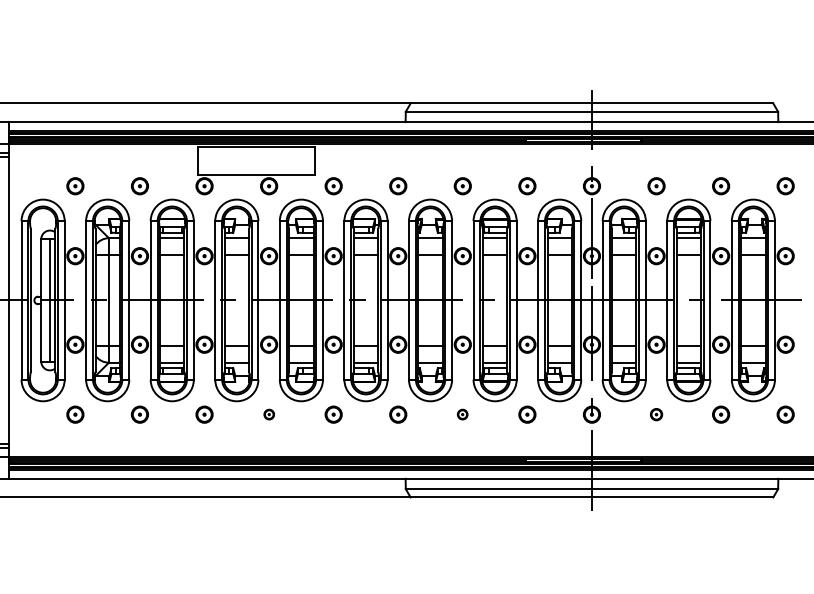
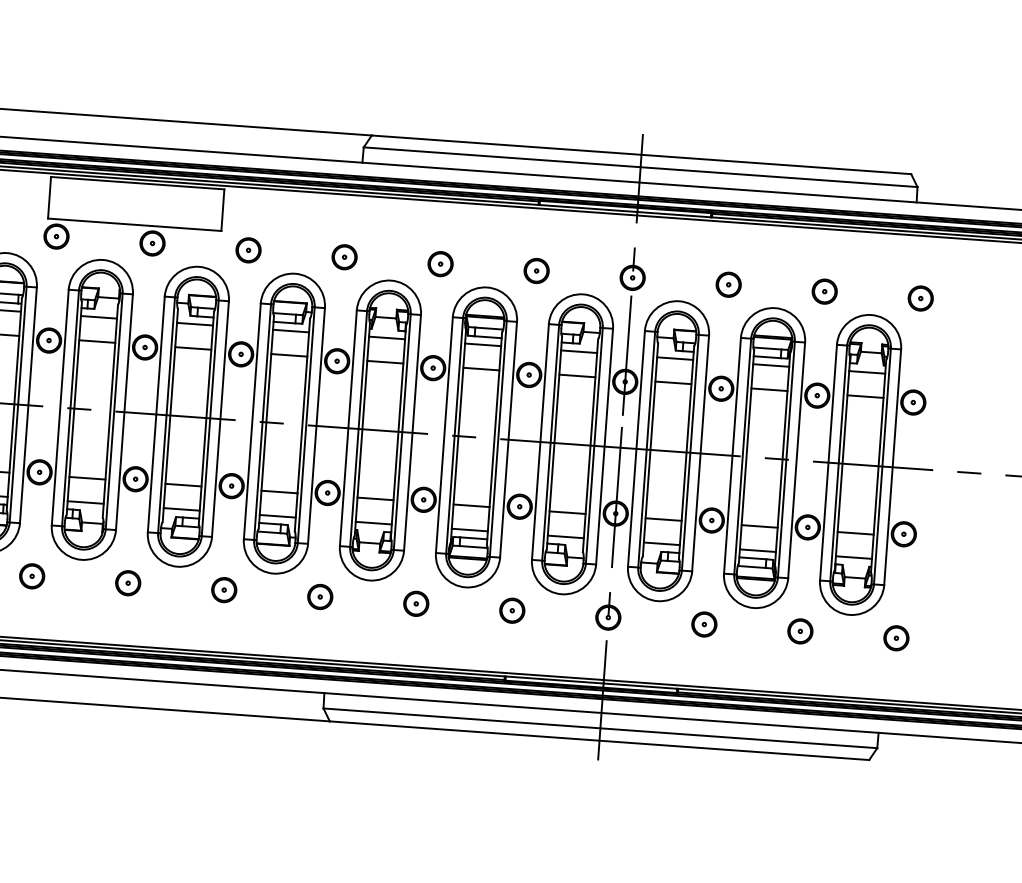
part: (269, 414) -> (128, 582), size x1.67
part: (462, 414) -> (415, 603), size x1.67
part: (656, 414) -> (704, 624), size x1.43

